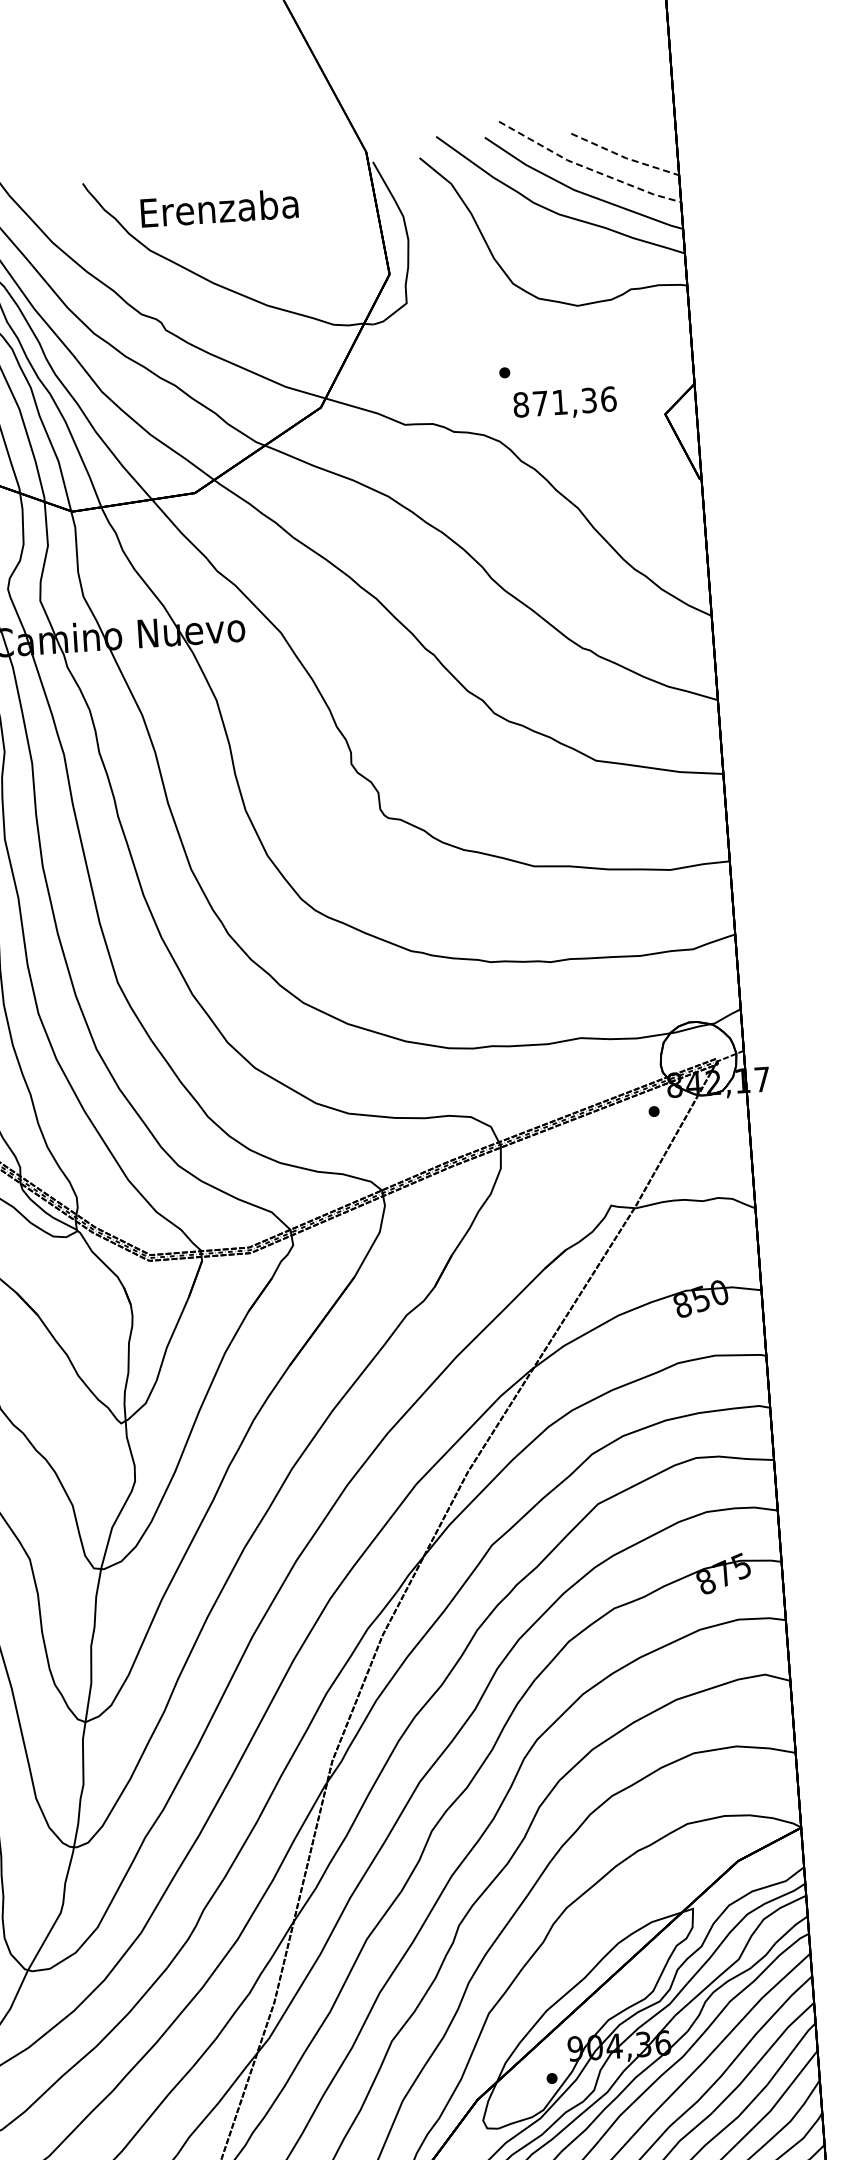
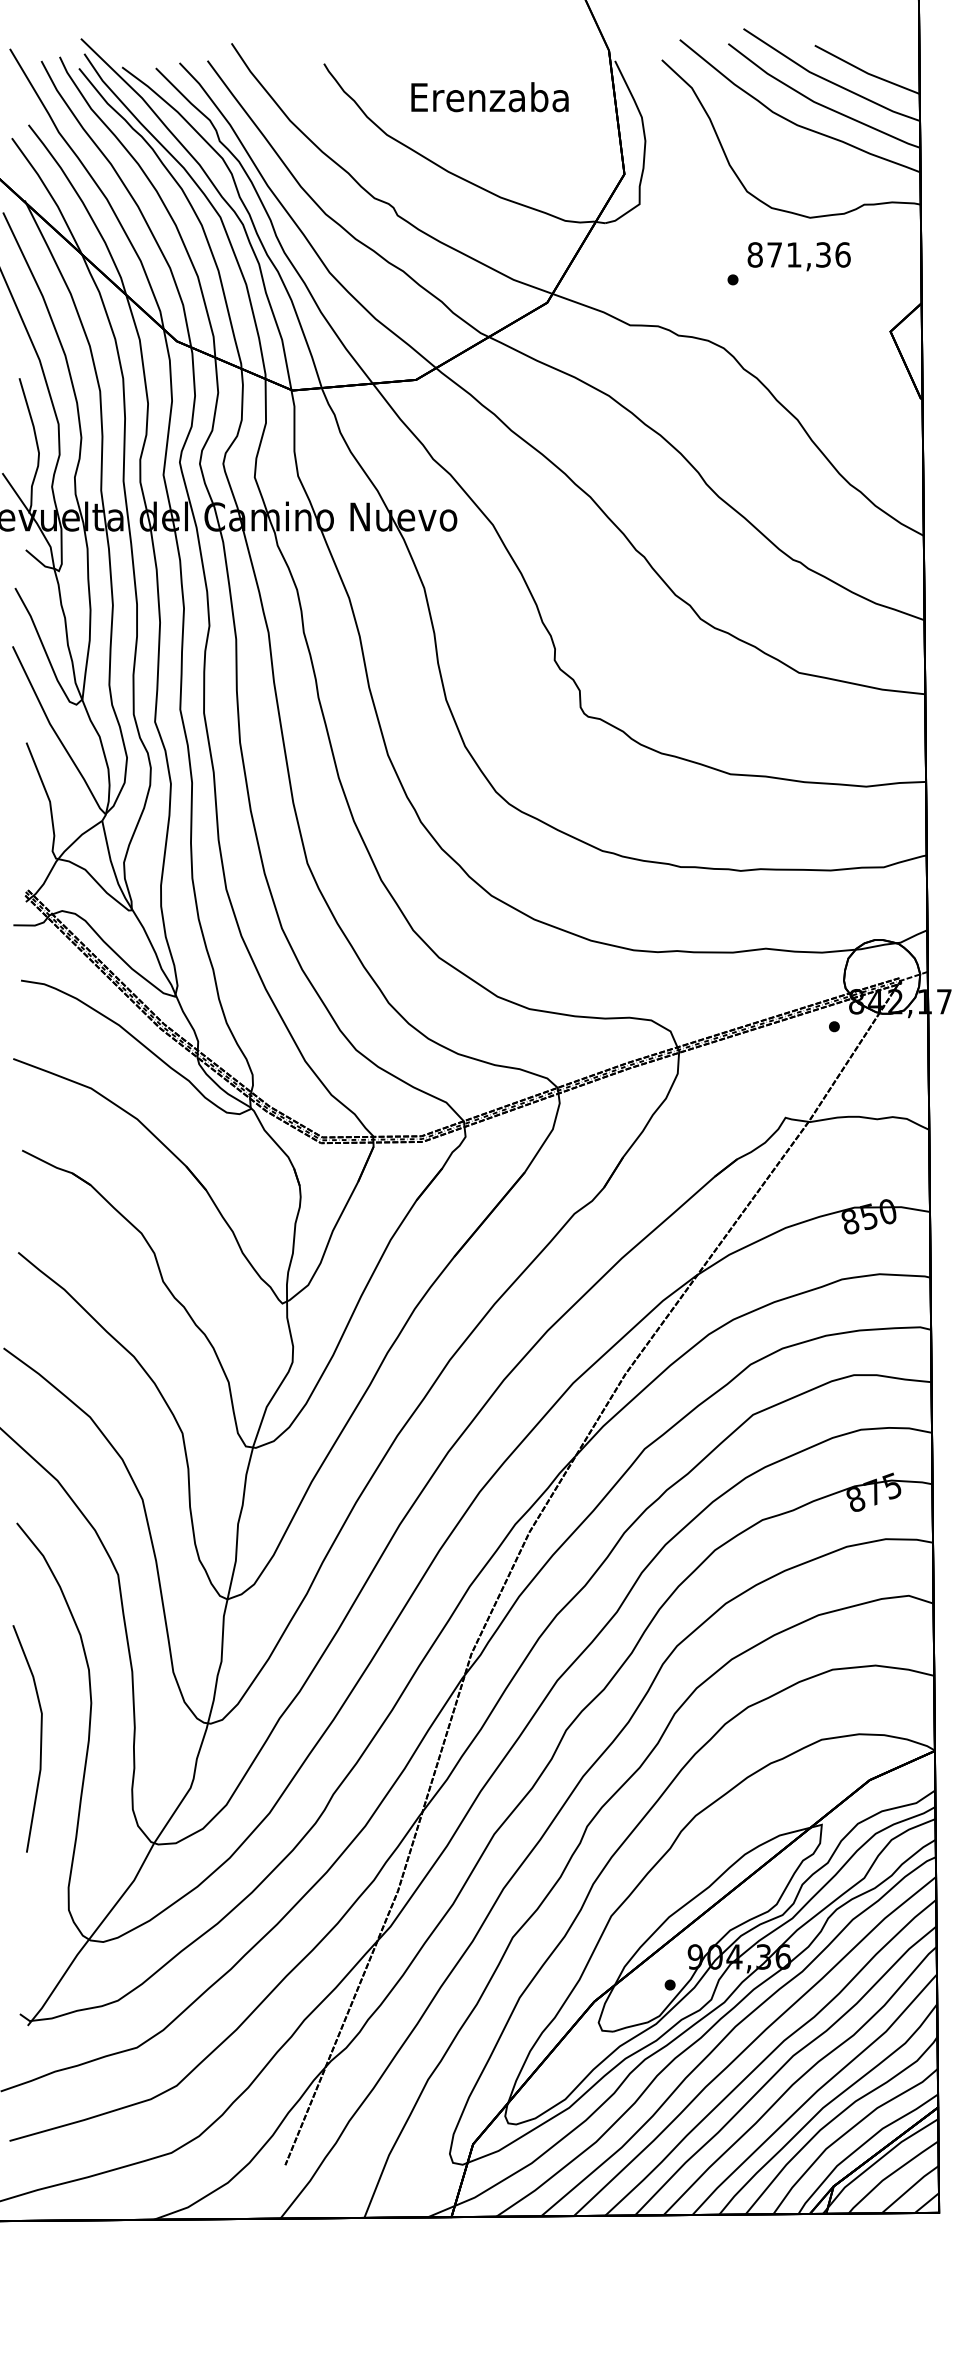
line: (625, 158) -> (867, 73), dashed -> solid
line: (588, 168) -> (829, 81), dashed -> solid
text: (219, 208) -> (489, 97), moved
text: (564, 403) -> (798, 256), moved

